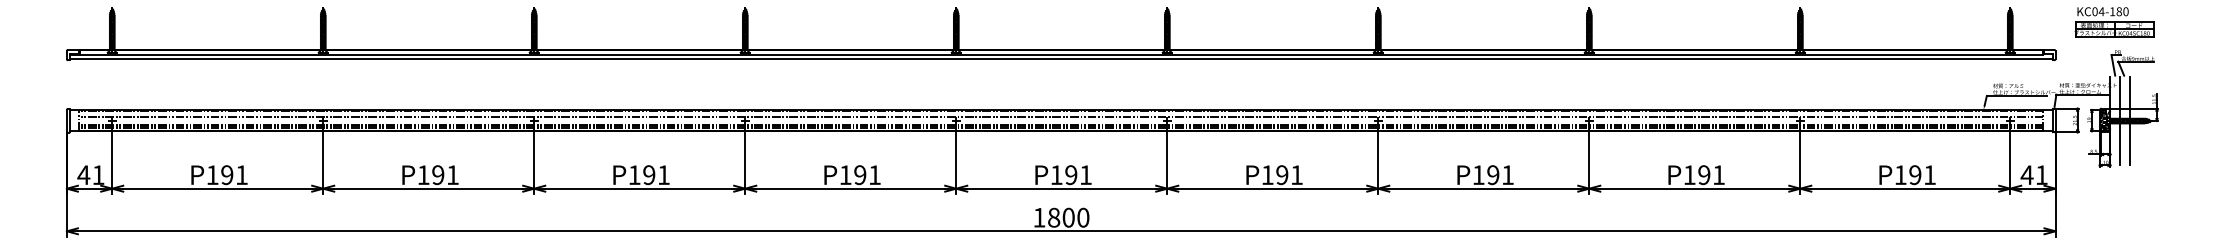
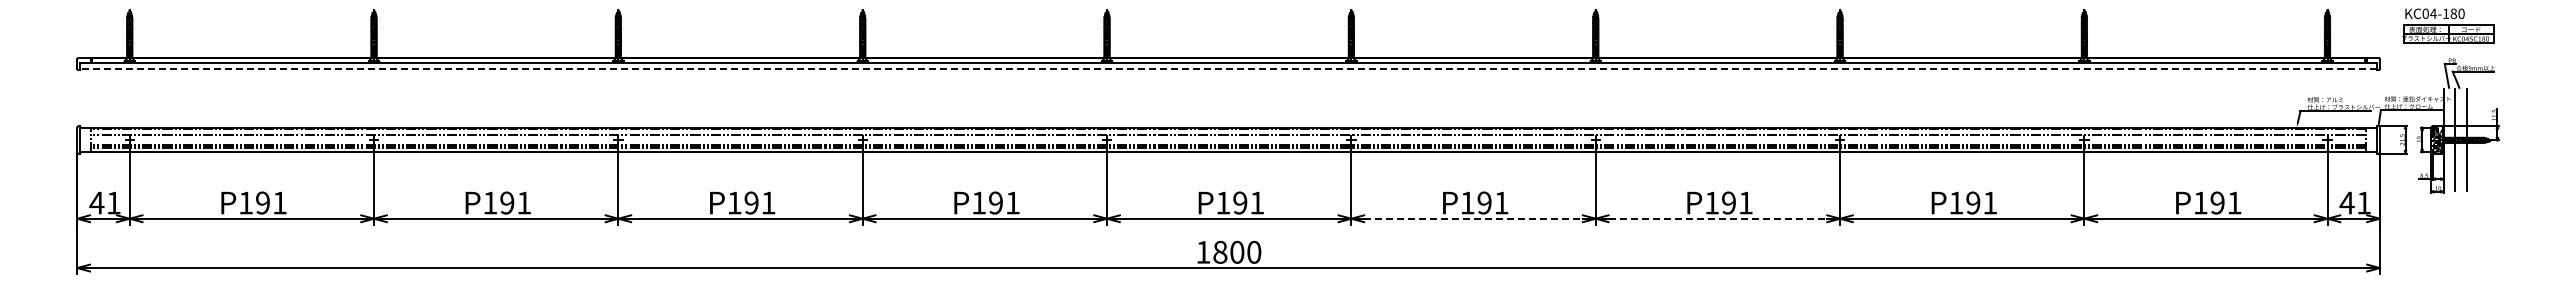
line: (1061, 58) -> (1228, 68), solid -> dashed
line: (1273, 188) -> (1474, 218), solid -> dashed
line: (1484, 188) -> (1718, 218), solid -> dashed

